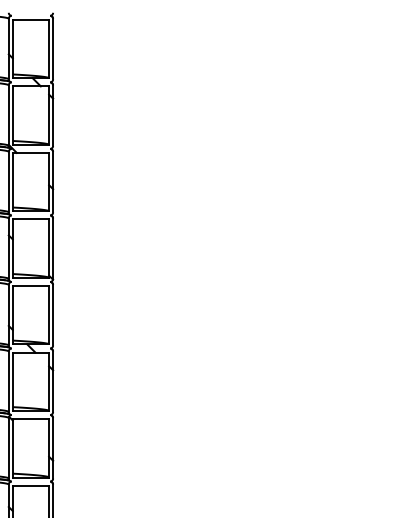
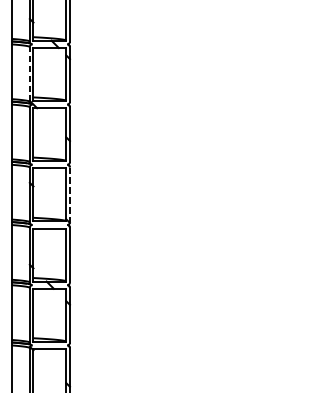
line: (8, 115) -> (29, 74), solid -> dashed
line: (53, 249) -> (70, 195), solid -> dashed

